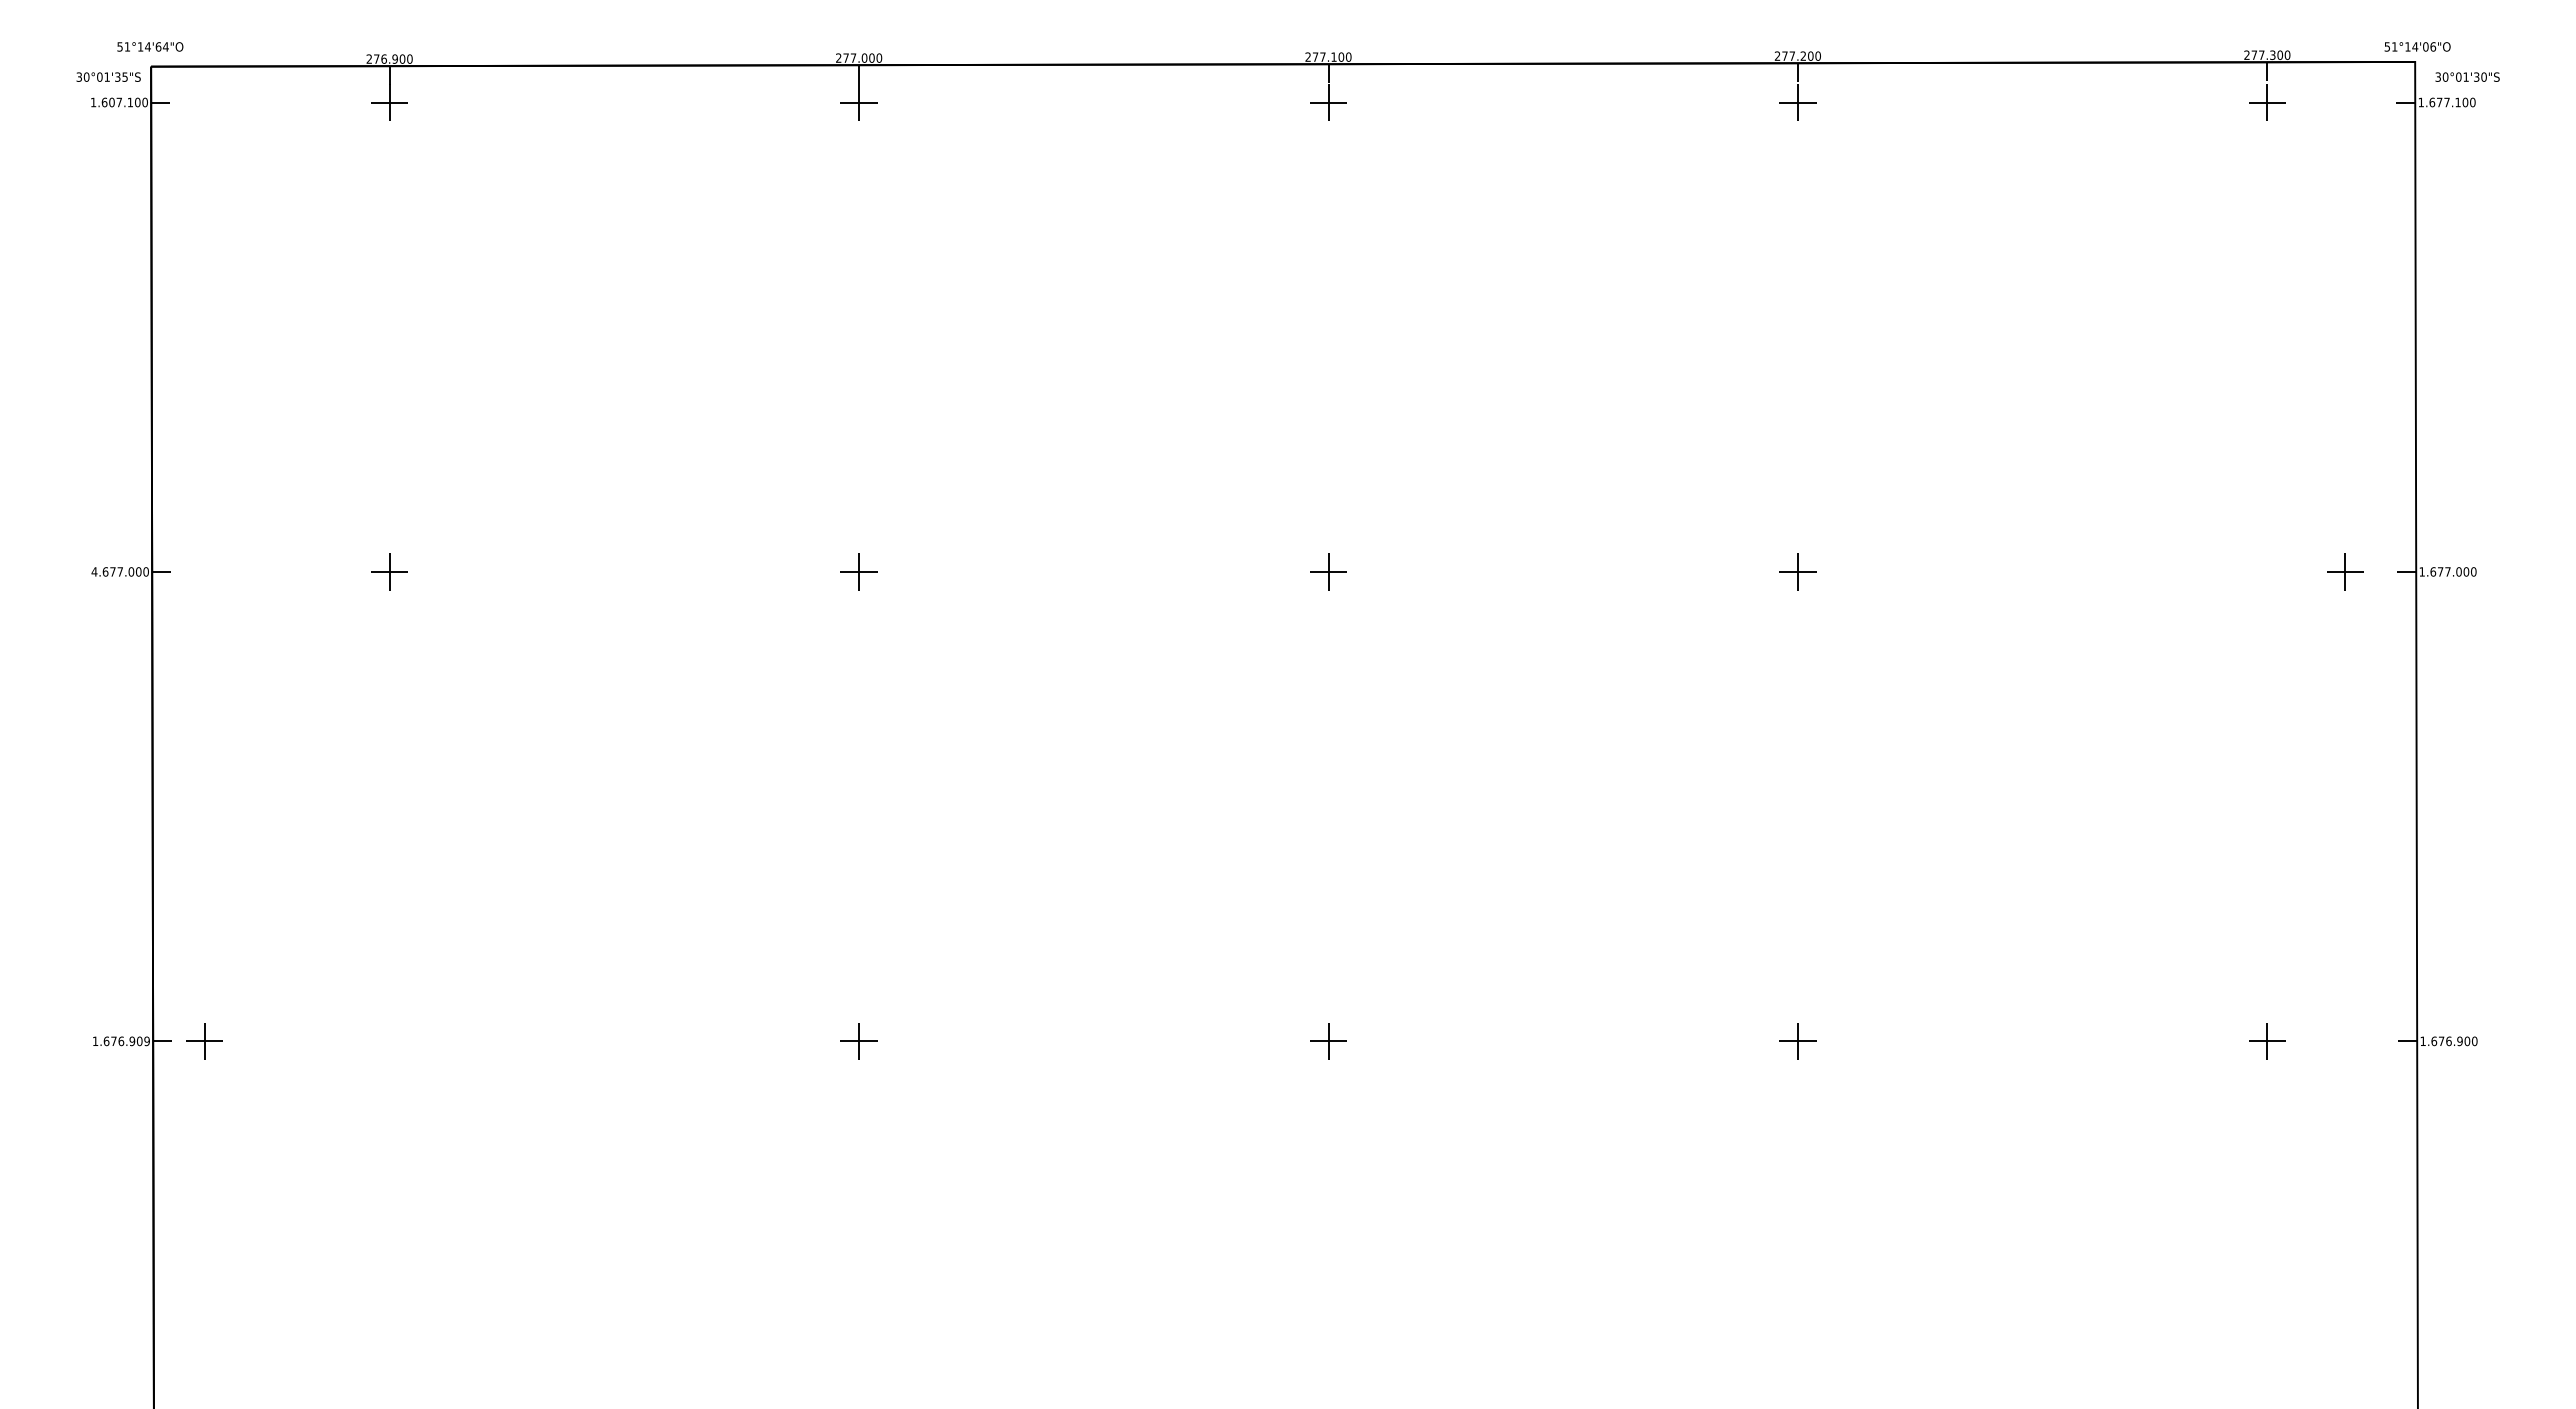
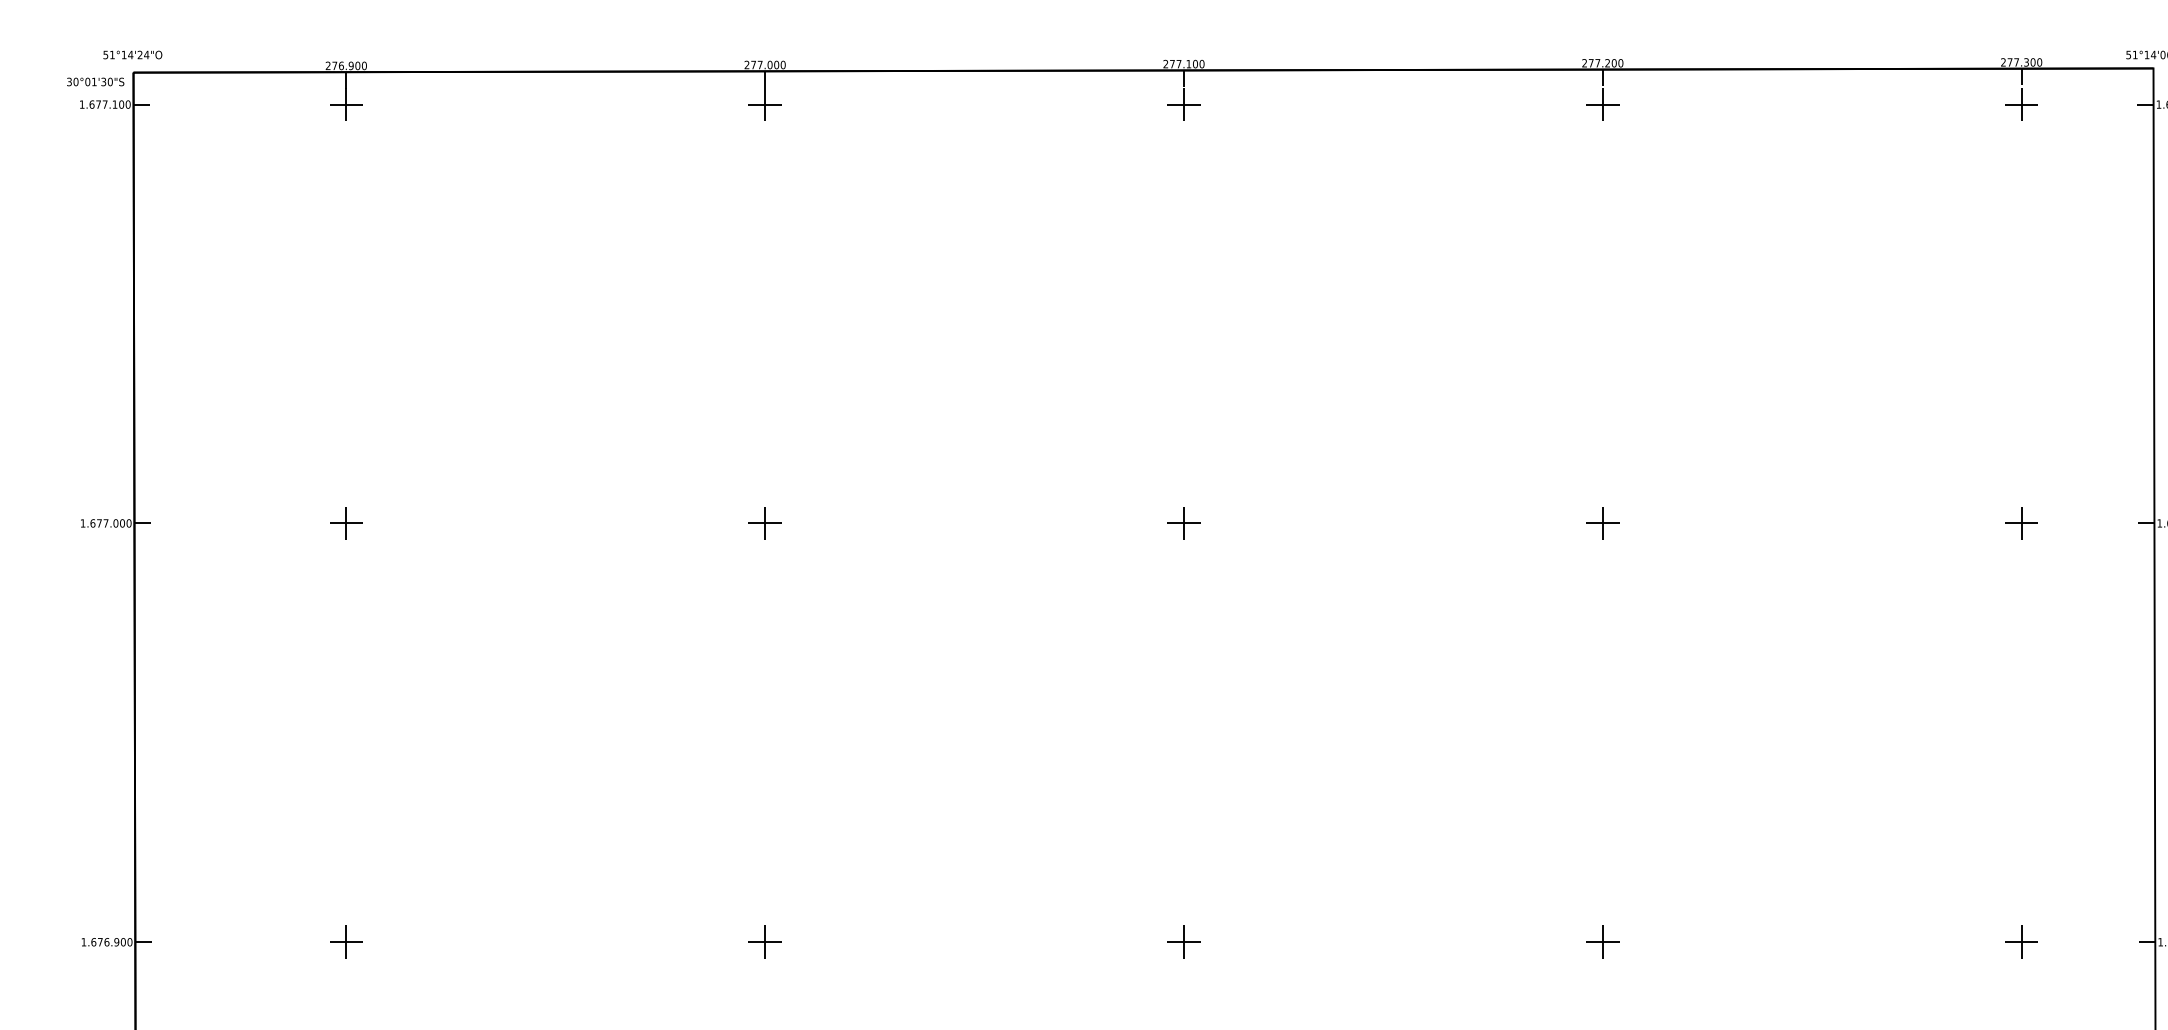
text: (158, 46) -> (140, 54), 51°14'64"O -> 51°14'24"O
text: (124, 76) -> (109, 81), 30°01'35"S -> 30°01'30"S
text: (111, 102) -> (98, 104), 1.607.100 -> 1.677.100
text: (94, 571) -> (83, 523), 4.677.000 -> 1.677.000
part: (2345, 571) -> (2021, 523), moved
text: (146, 1041) -> (129, 942), 1.676.909 -> 1.676.900
part: (204, 1041) -> (346, 942), moved

